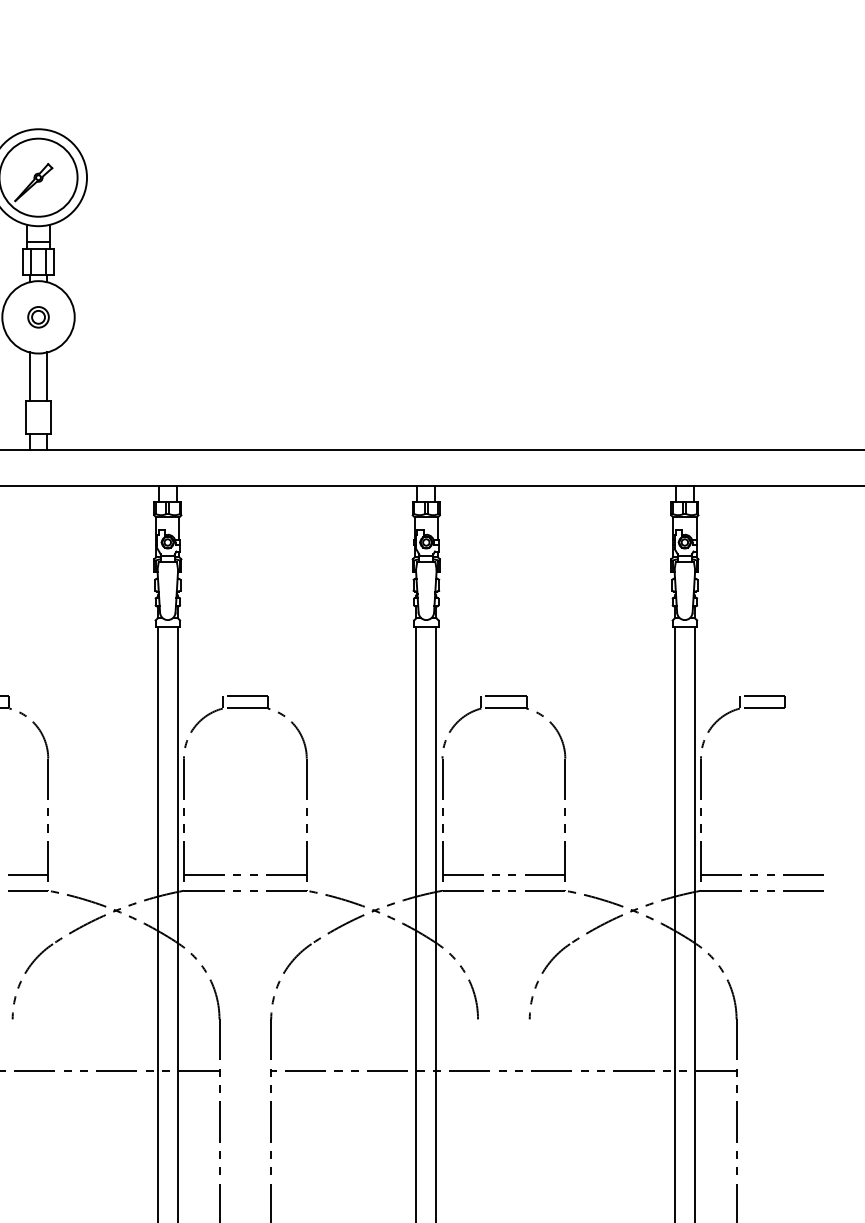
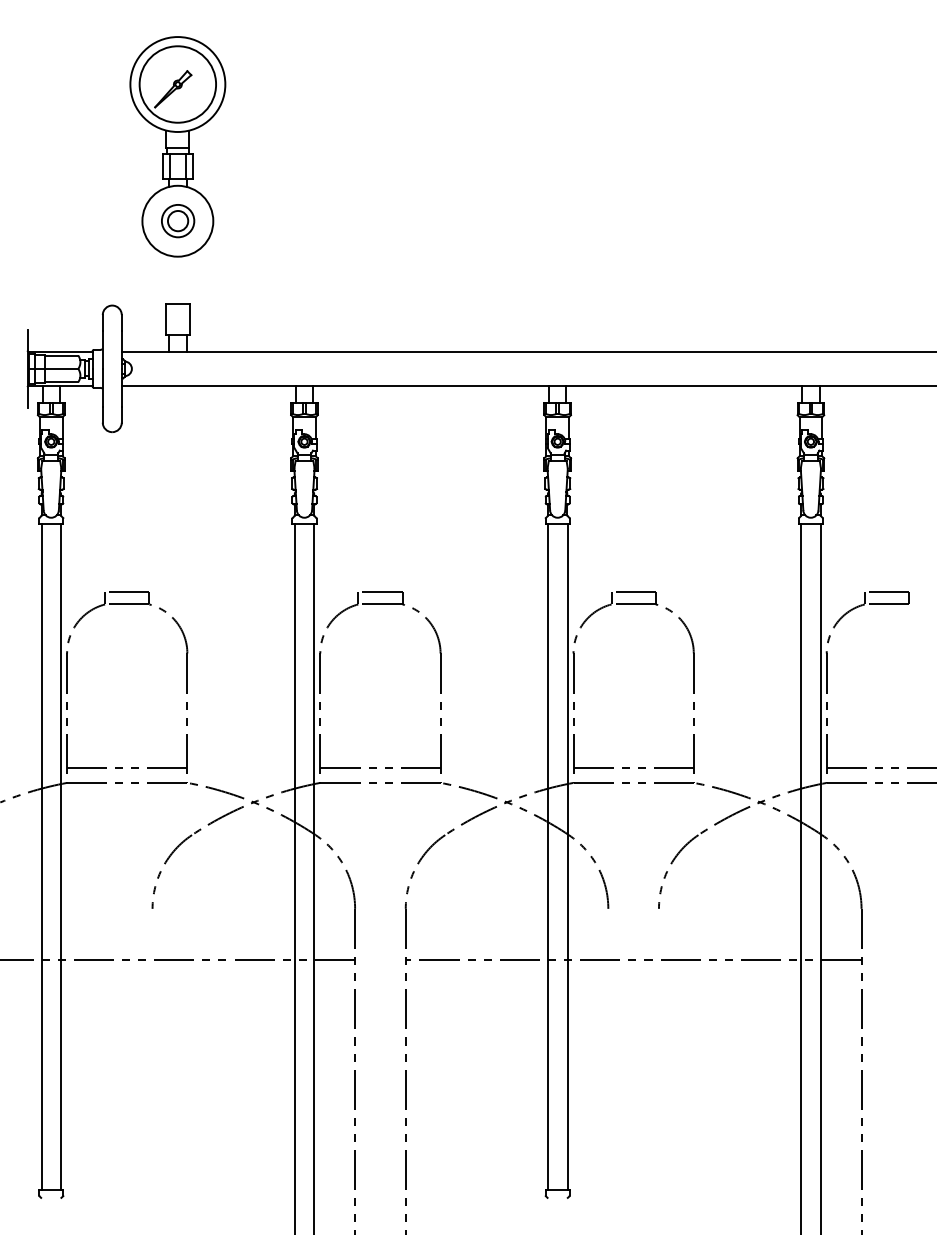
part: (38, 317) -> (177, 221), size x1.6
line: (29, 376) -> (169, 279), removed
line: (47, 376) -> (186, 279), removed

